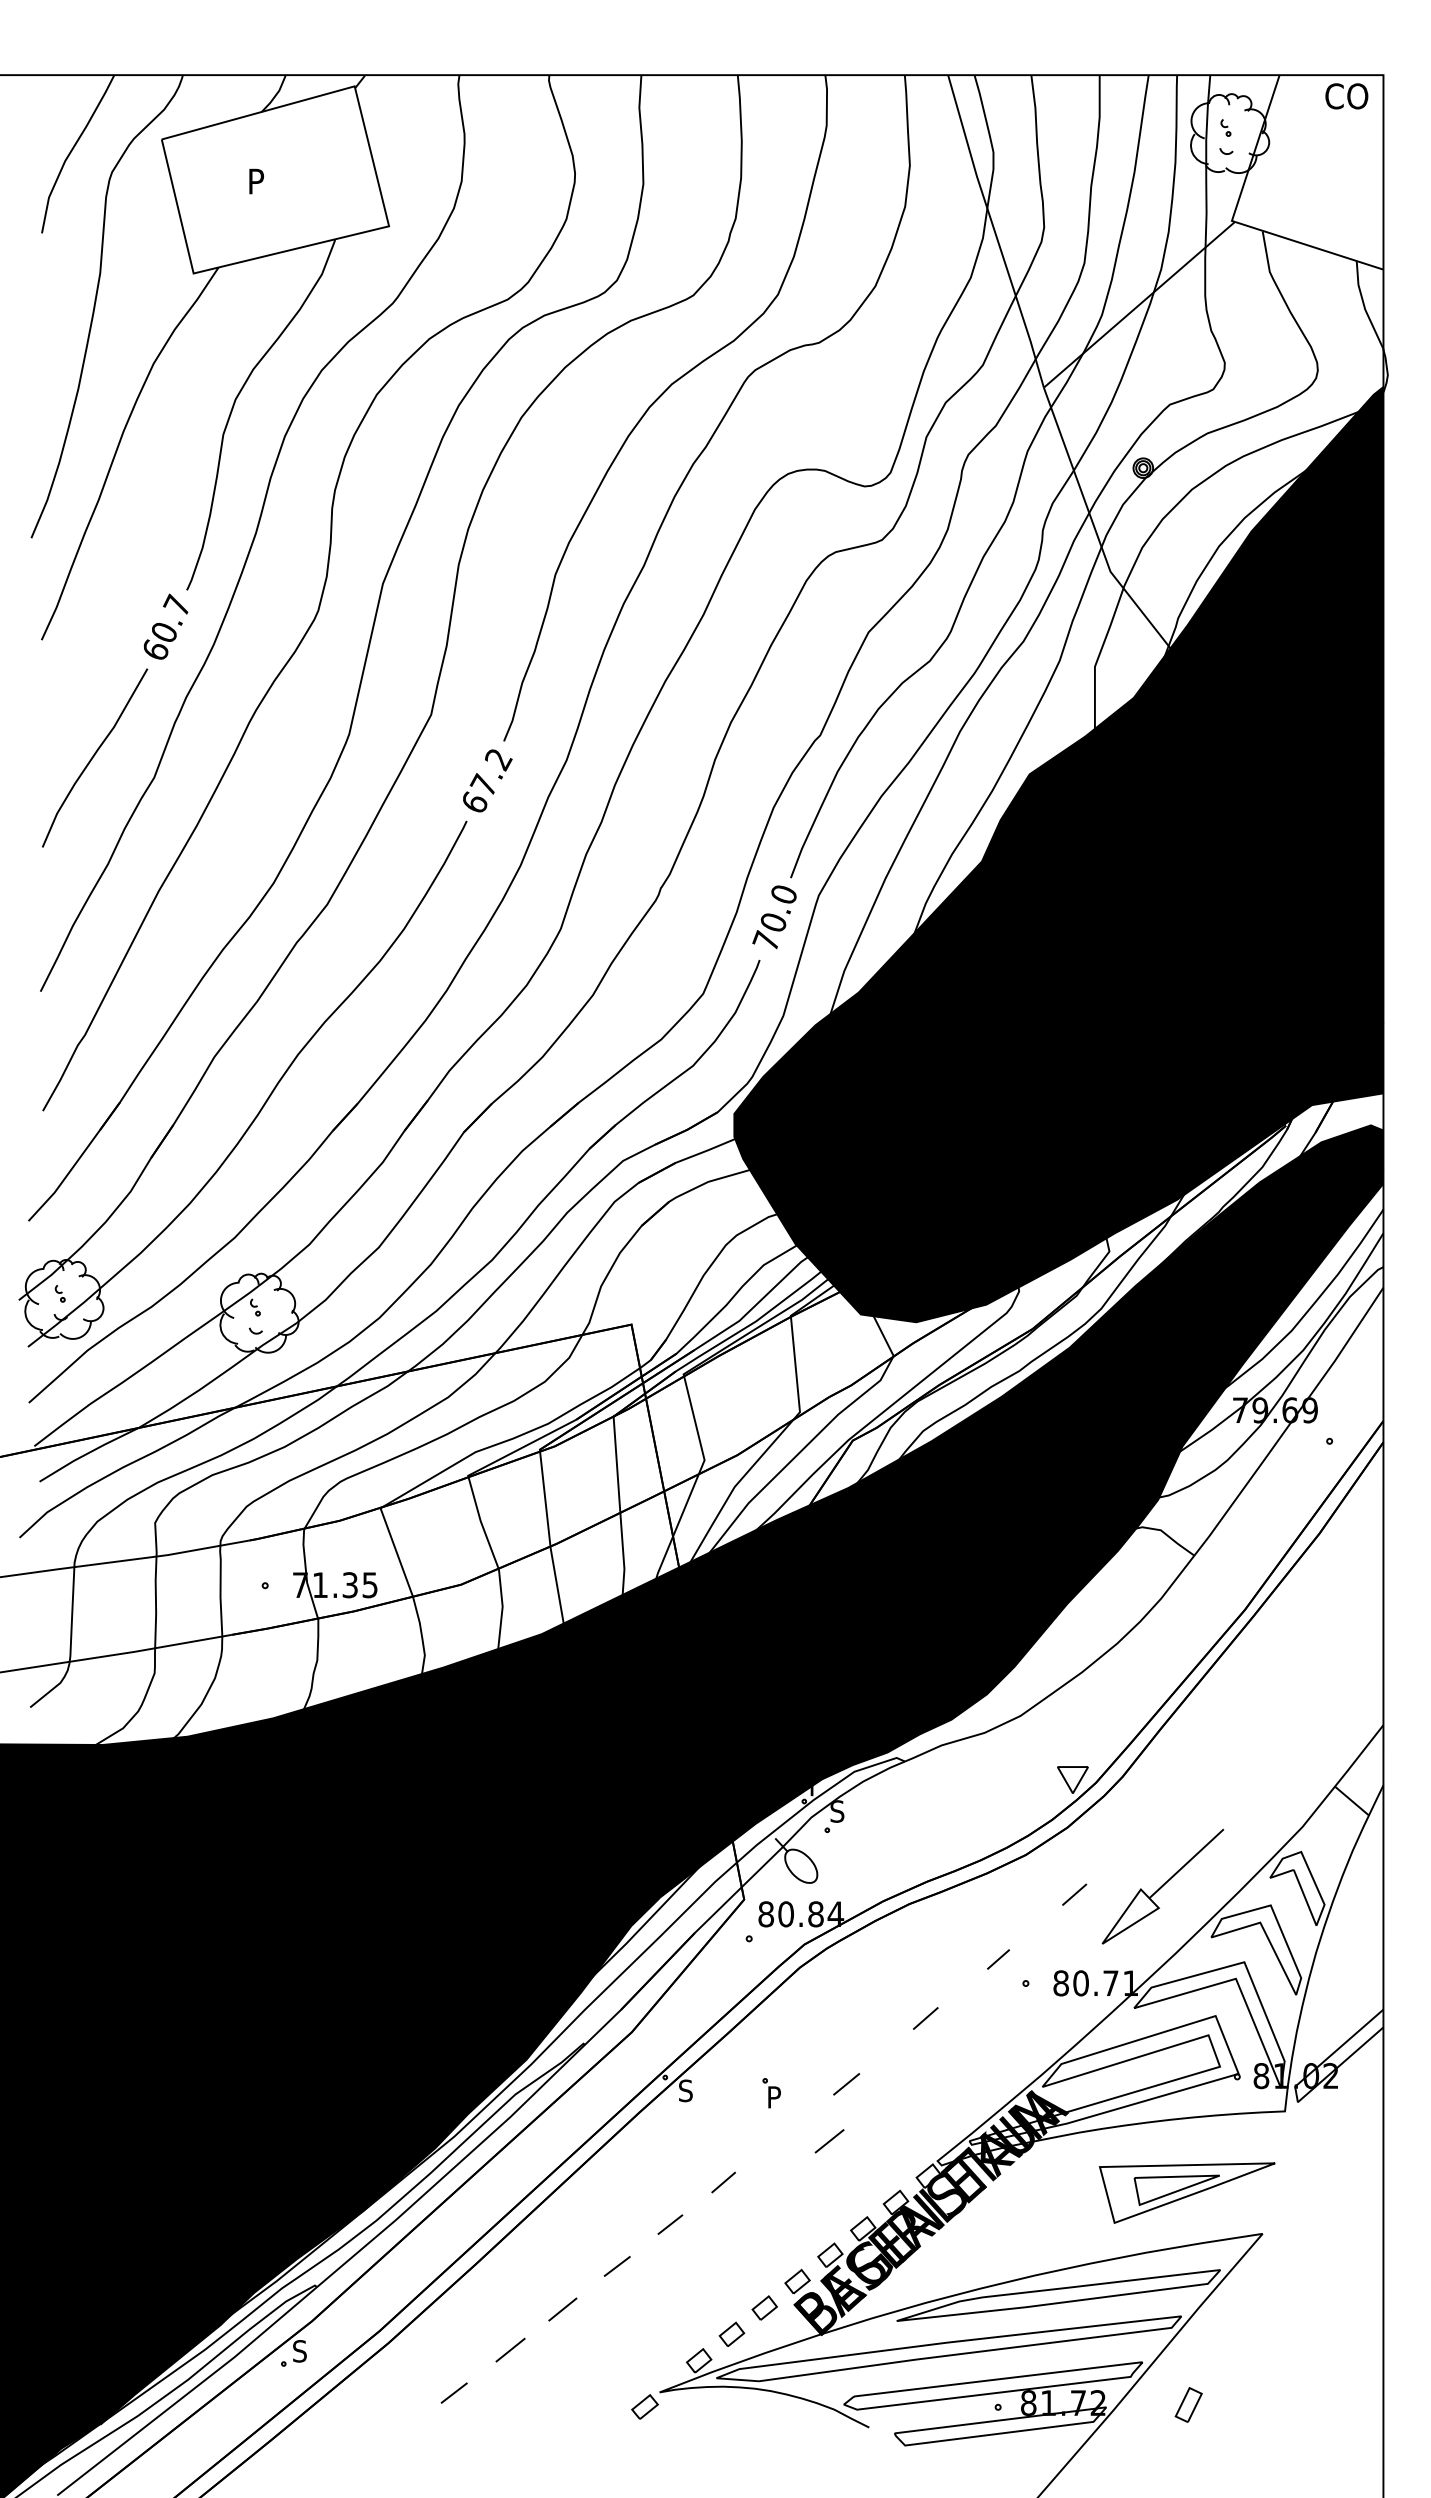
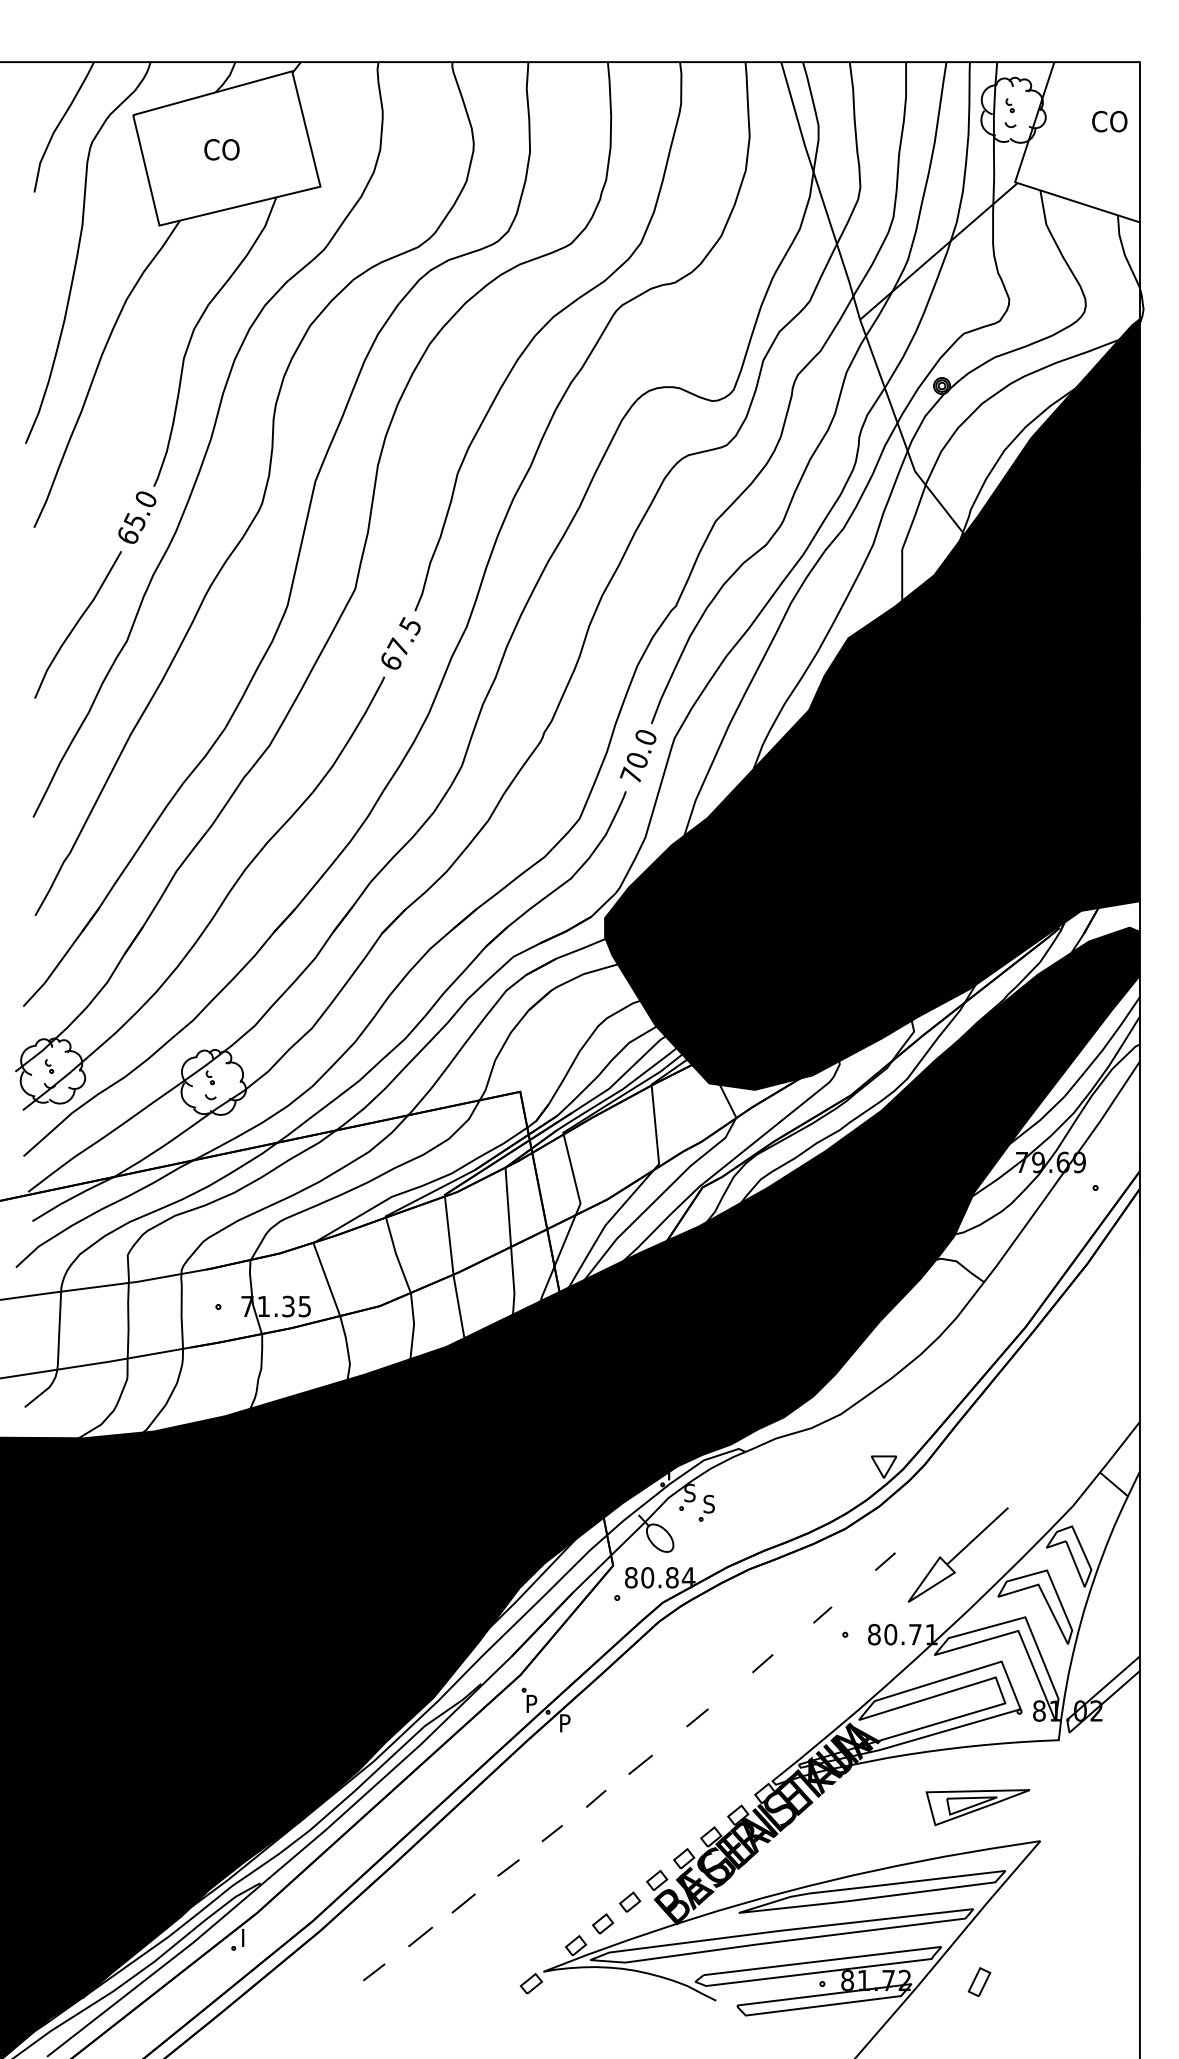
text: (1346, 96) -> (1109, 121), moved
text: (269, 181) -> (221, 149), P -> CO
text: (169, 618) -> (139, 509), 60.7 -> 65.0
text: (498, 759) -> (410, 626), 67.2 -> 67.5
part: (857, 1829) -> (706, 1507), added
text: (685, 2090) -> (564, 1722), S -> P
part: (771, 2093) -> (529, 1700), moved
line: (829, 2141) -> (640, 1765), moved
part: (1186, 2193) -> (977, 1807), size x0.71
text: (299, 2351) -> (246, 1938), S -> I

